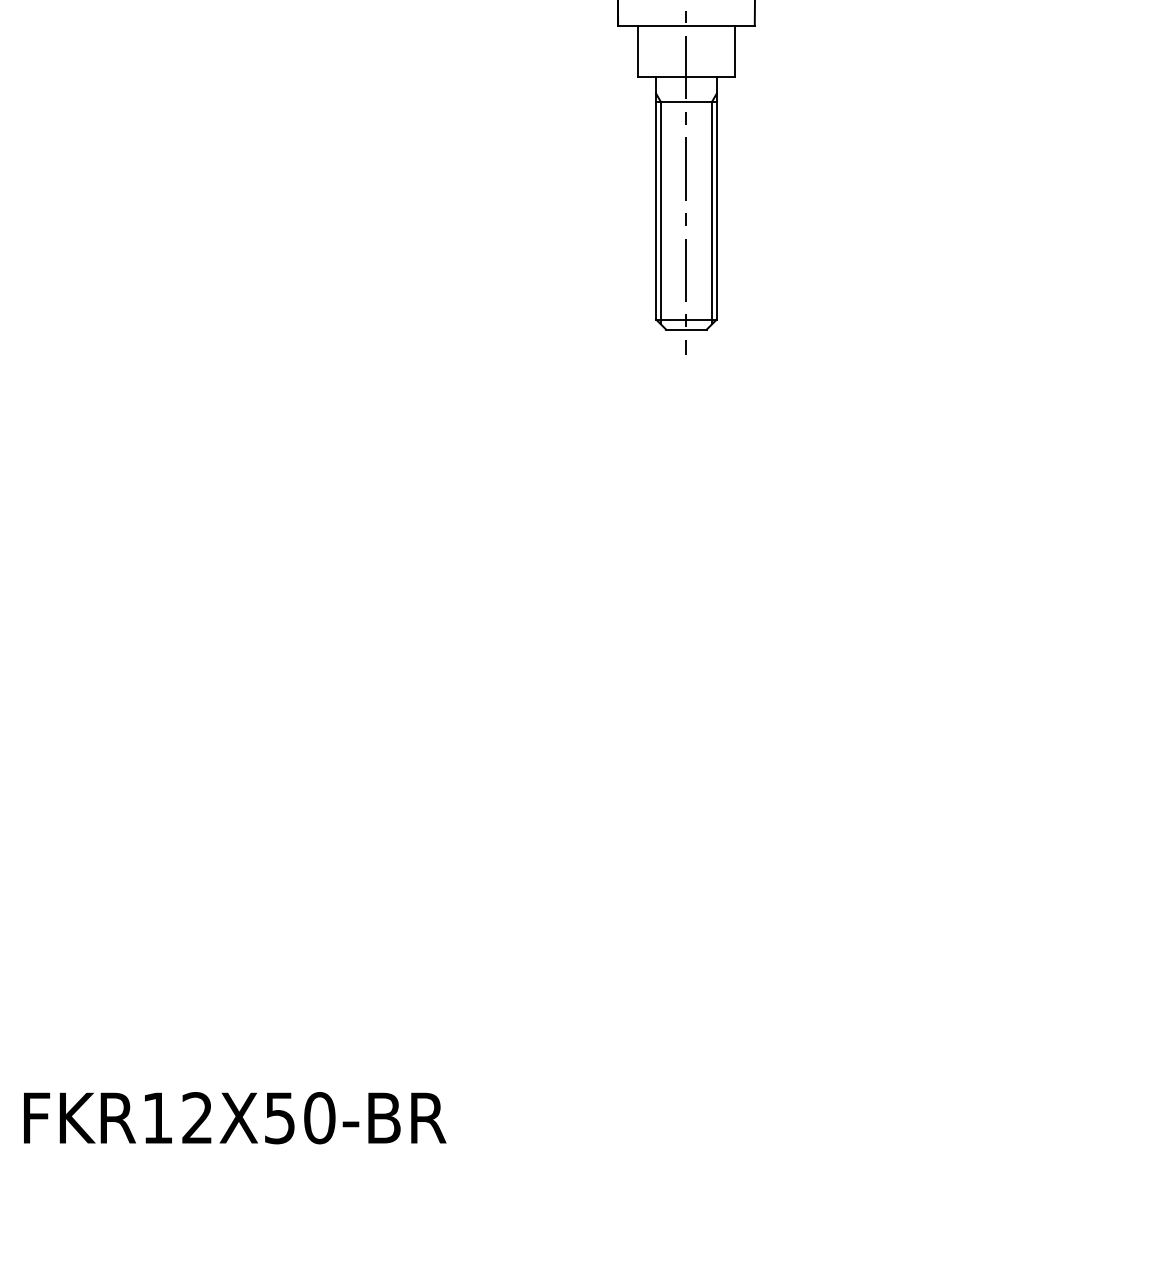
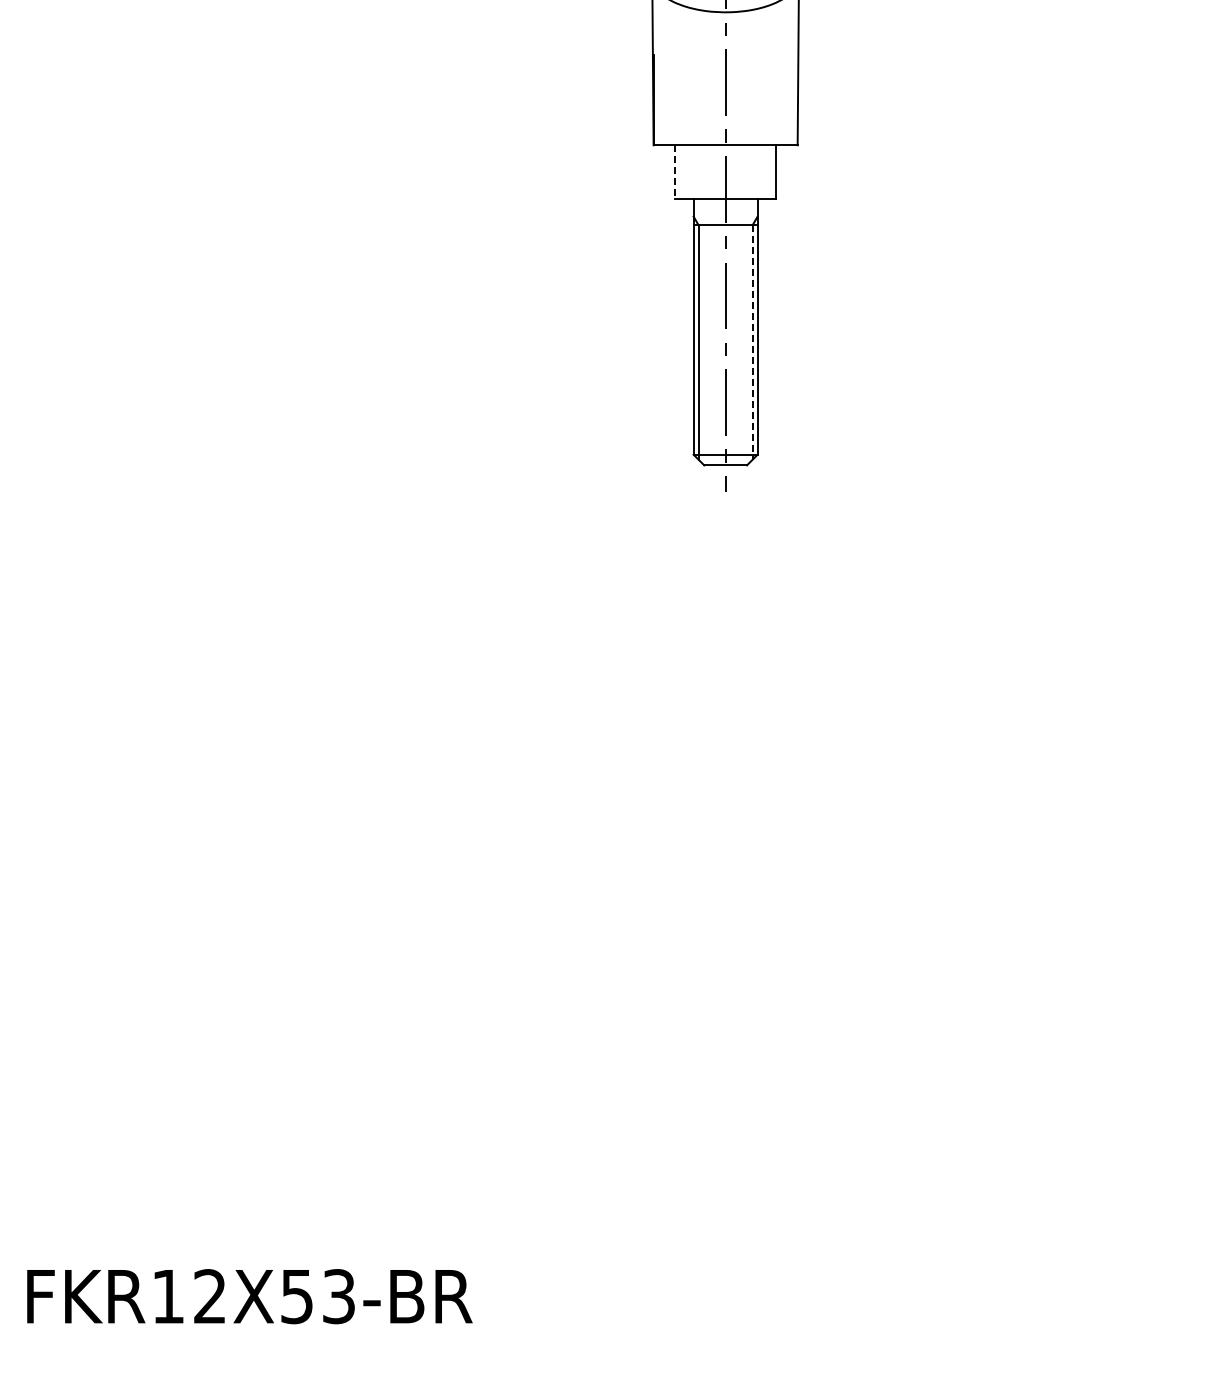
line: (637, 50) -> (674, 171), solid -> dashed
line: (711, 213) -> (752, 343), solid -> dashed
text: (319, 1118) -> (338, 1296), FKR12X50-BR -> FKR12X53-BR

